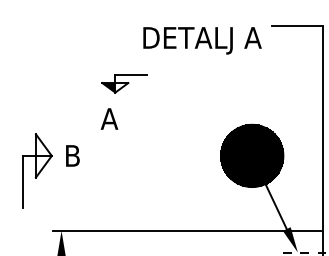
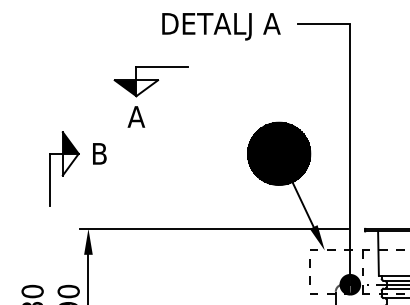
text: (202, 40) -> (221, 26), moved
part: (123, 83) -> (150, 81), size x1.67
fill: (43, 144) -> (70, 142), added

